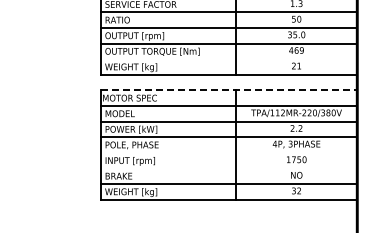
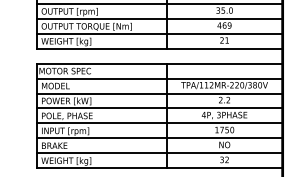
line: (228, 59) -> (159, 34), added
line: (229, 90) -> (160, 63), dashed -> solid
line: (228, 152) -> (159, 123), added
line: (228, 168) -> (159, 138), added

